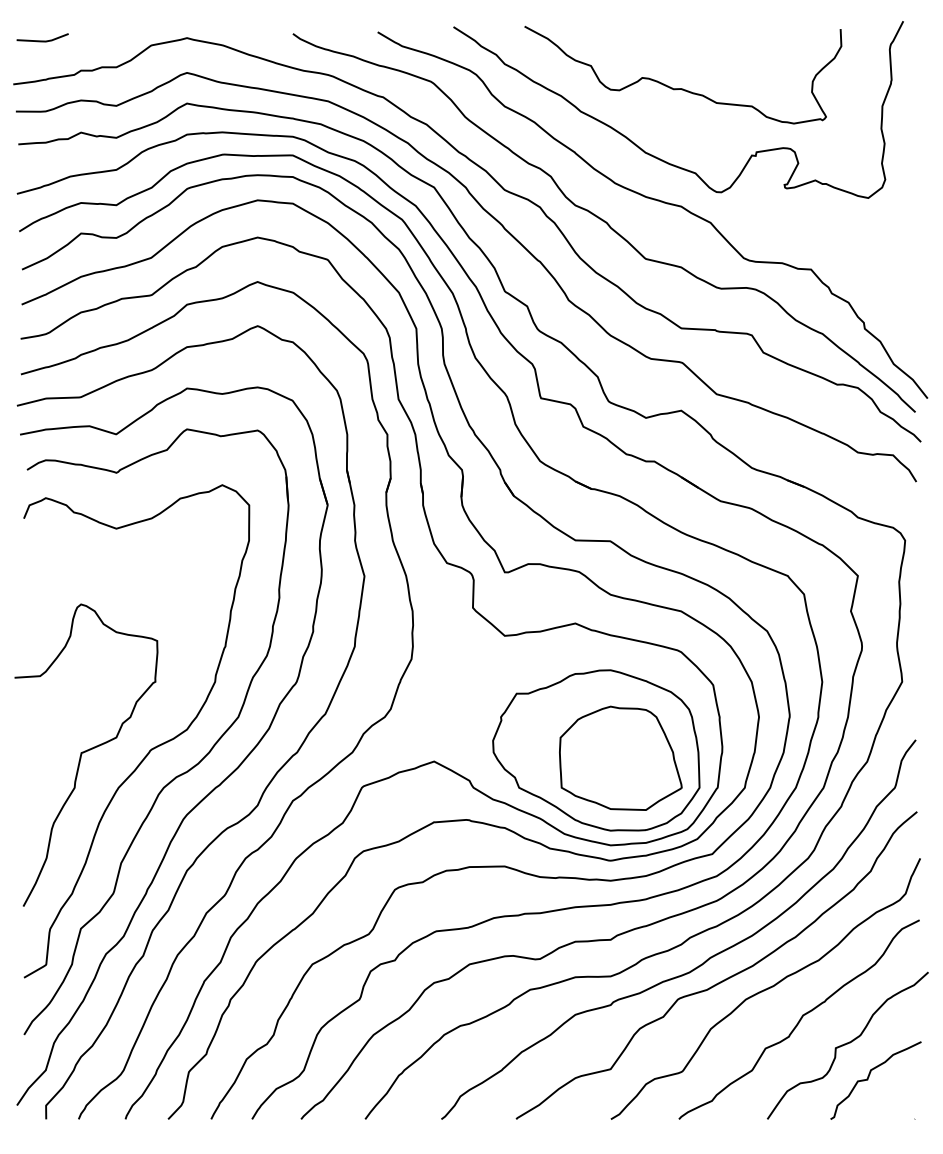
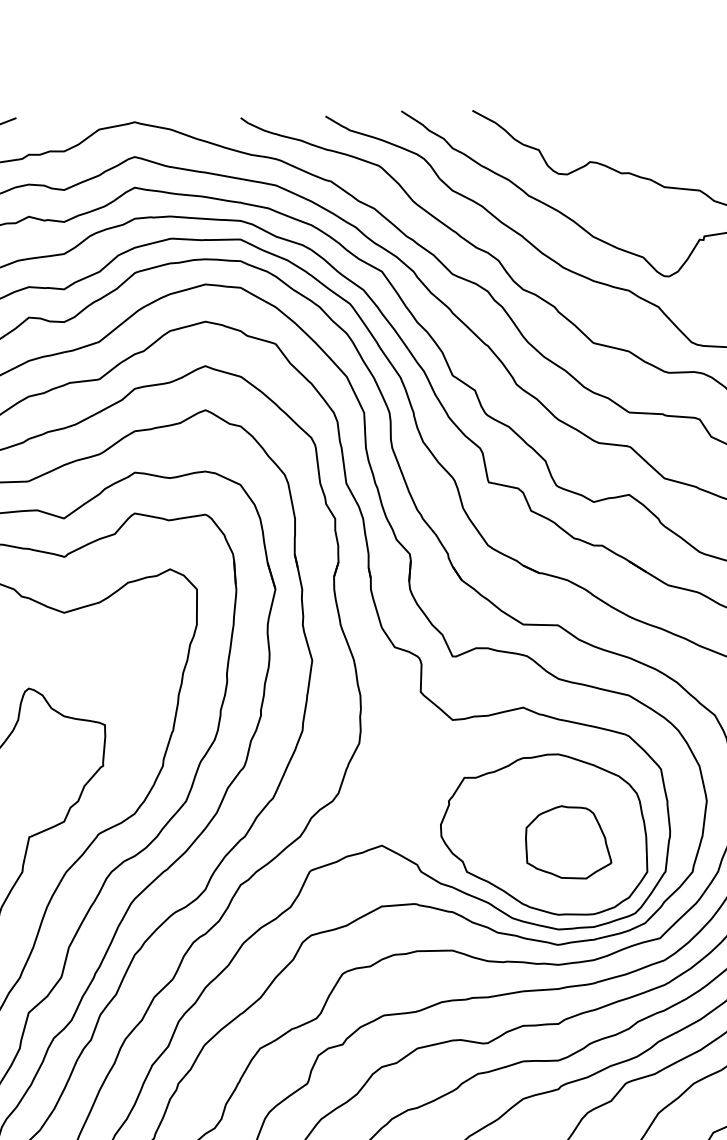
part: (620, 757) -> (568, 841), size x0.7

